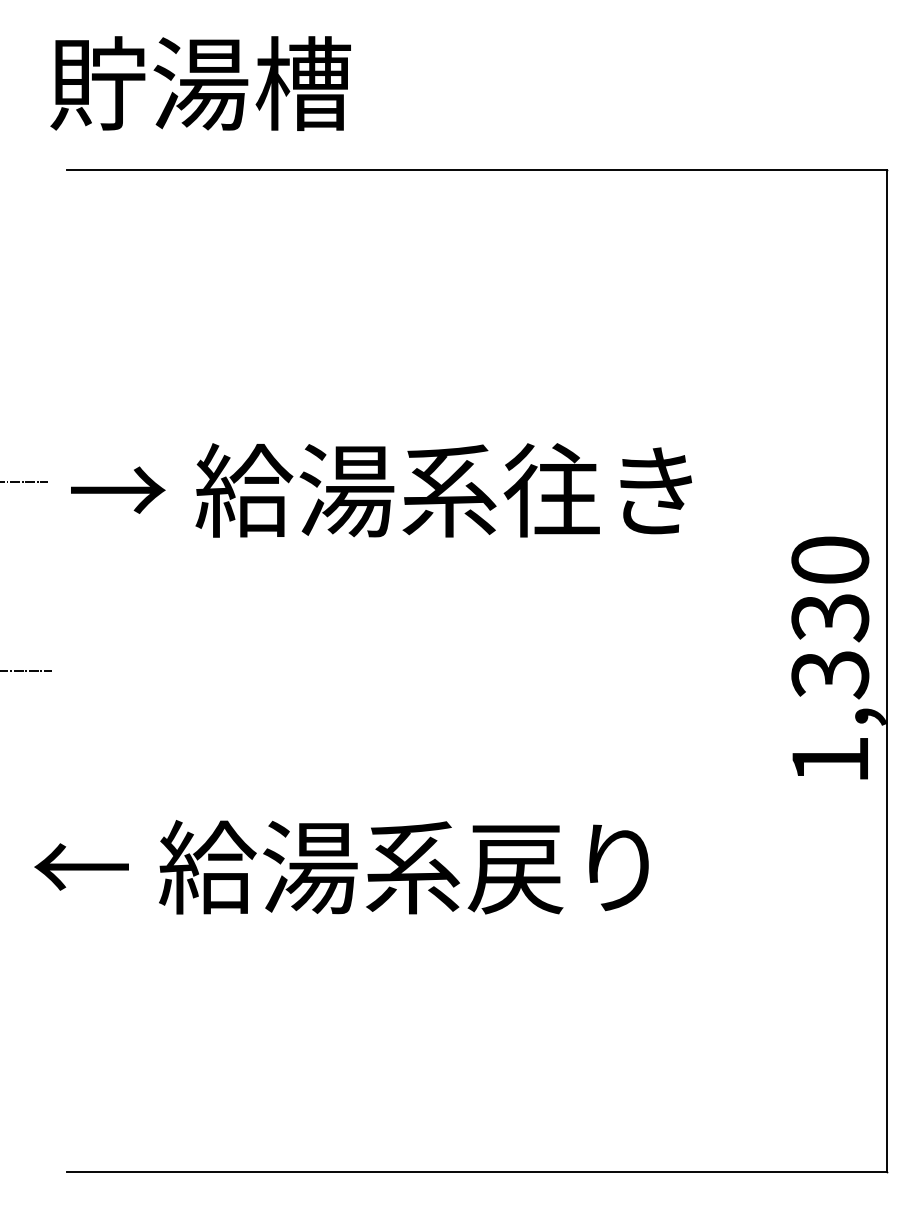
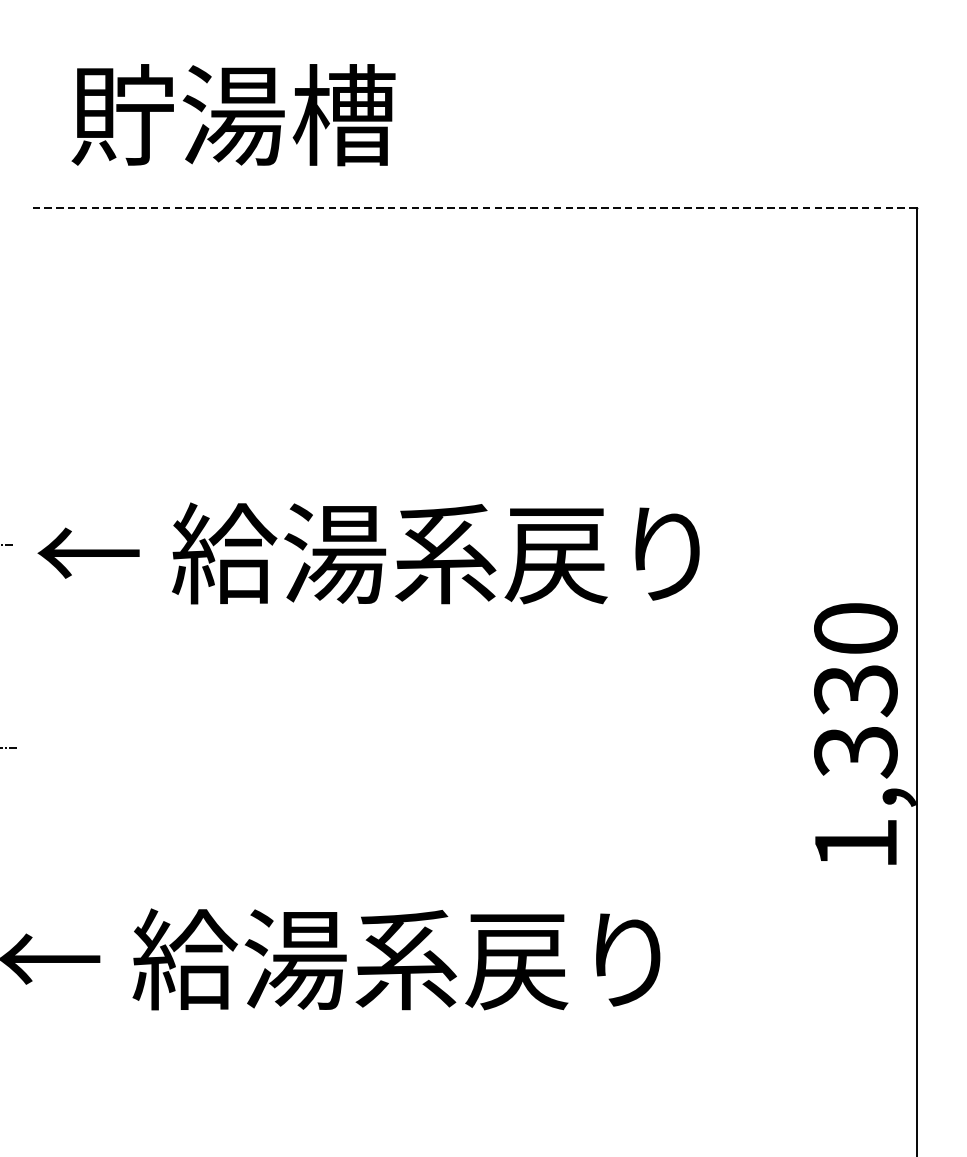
text: (200, 83) -> (233, 115), moved
line: (476, 169) -> (474, 207), solid -> dashed
text: (381, 490) -> (372, 553), → 給湯系往き -> ← 給湯系戻り

